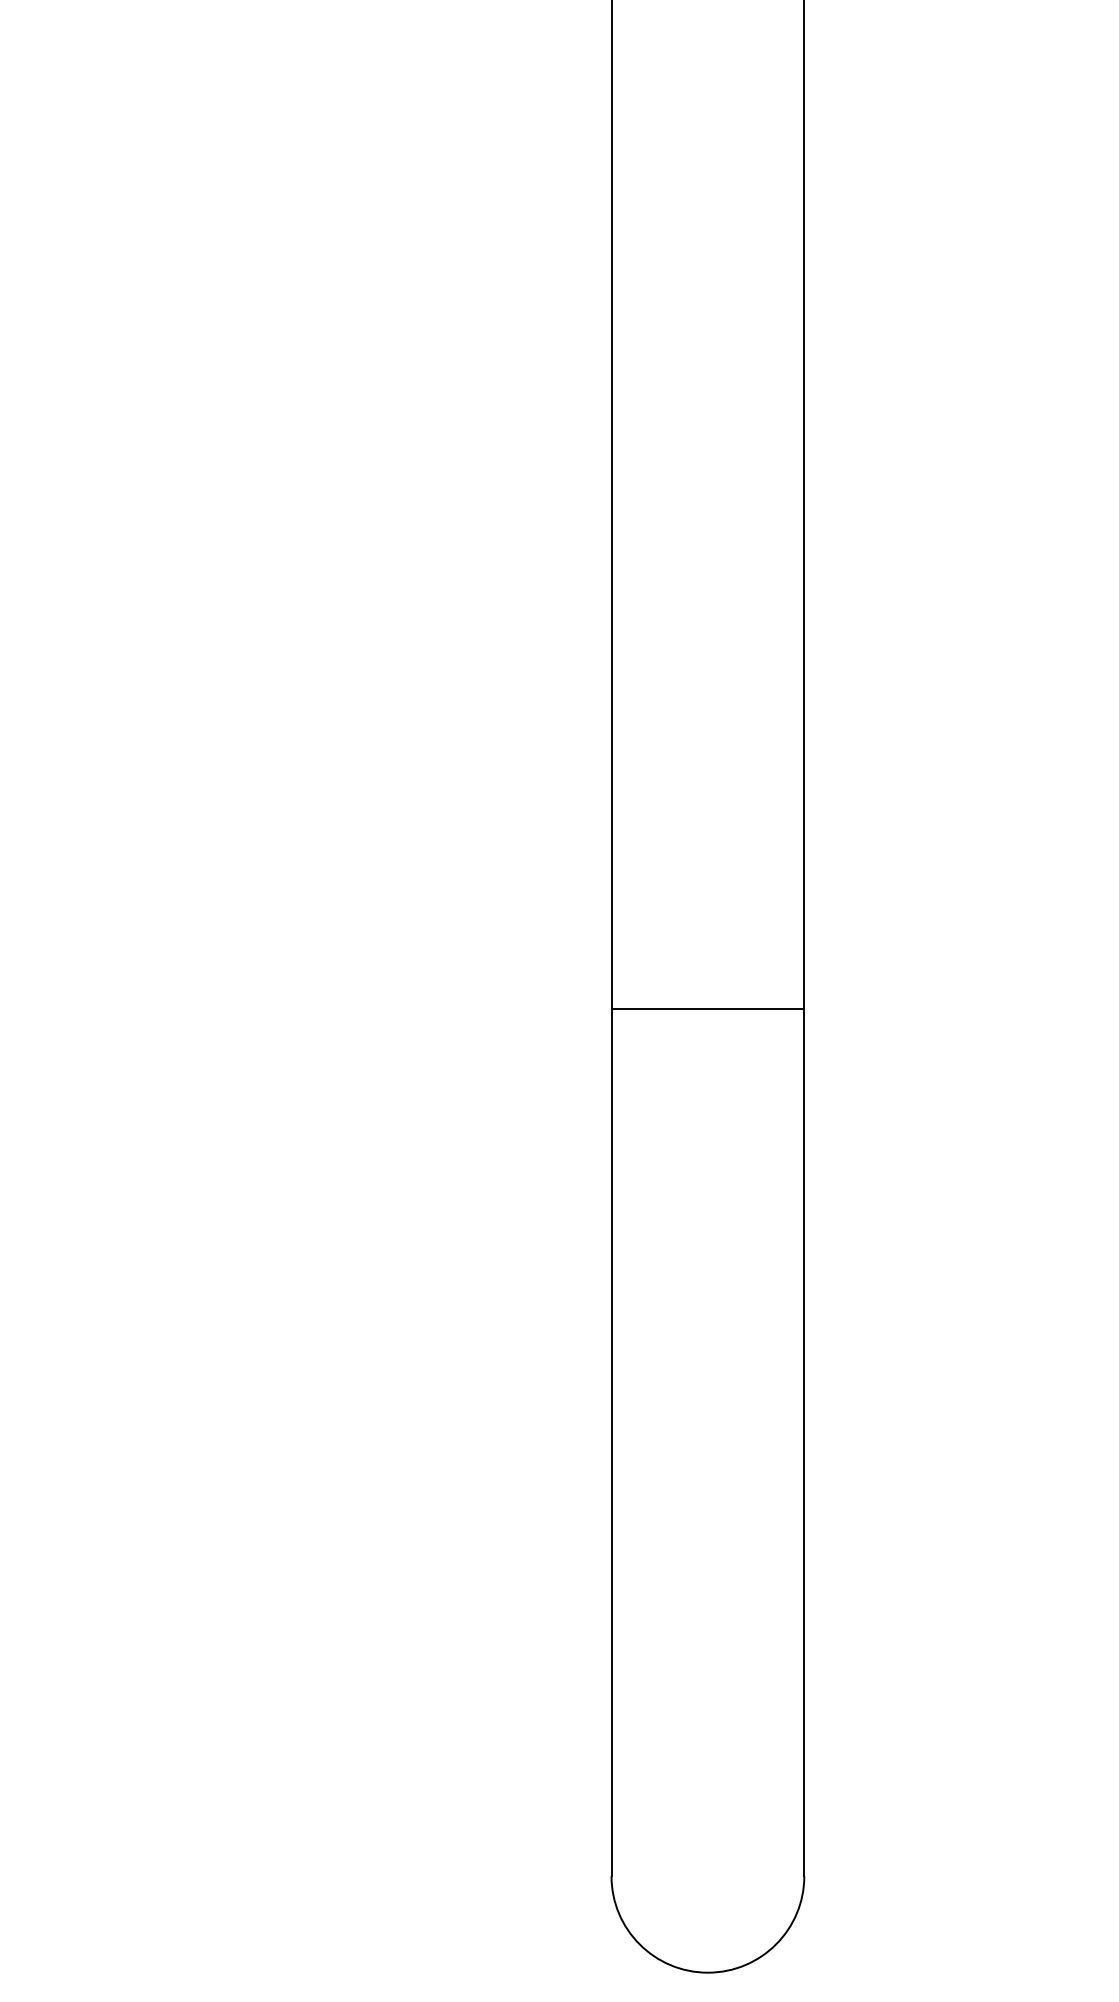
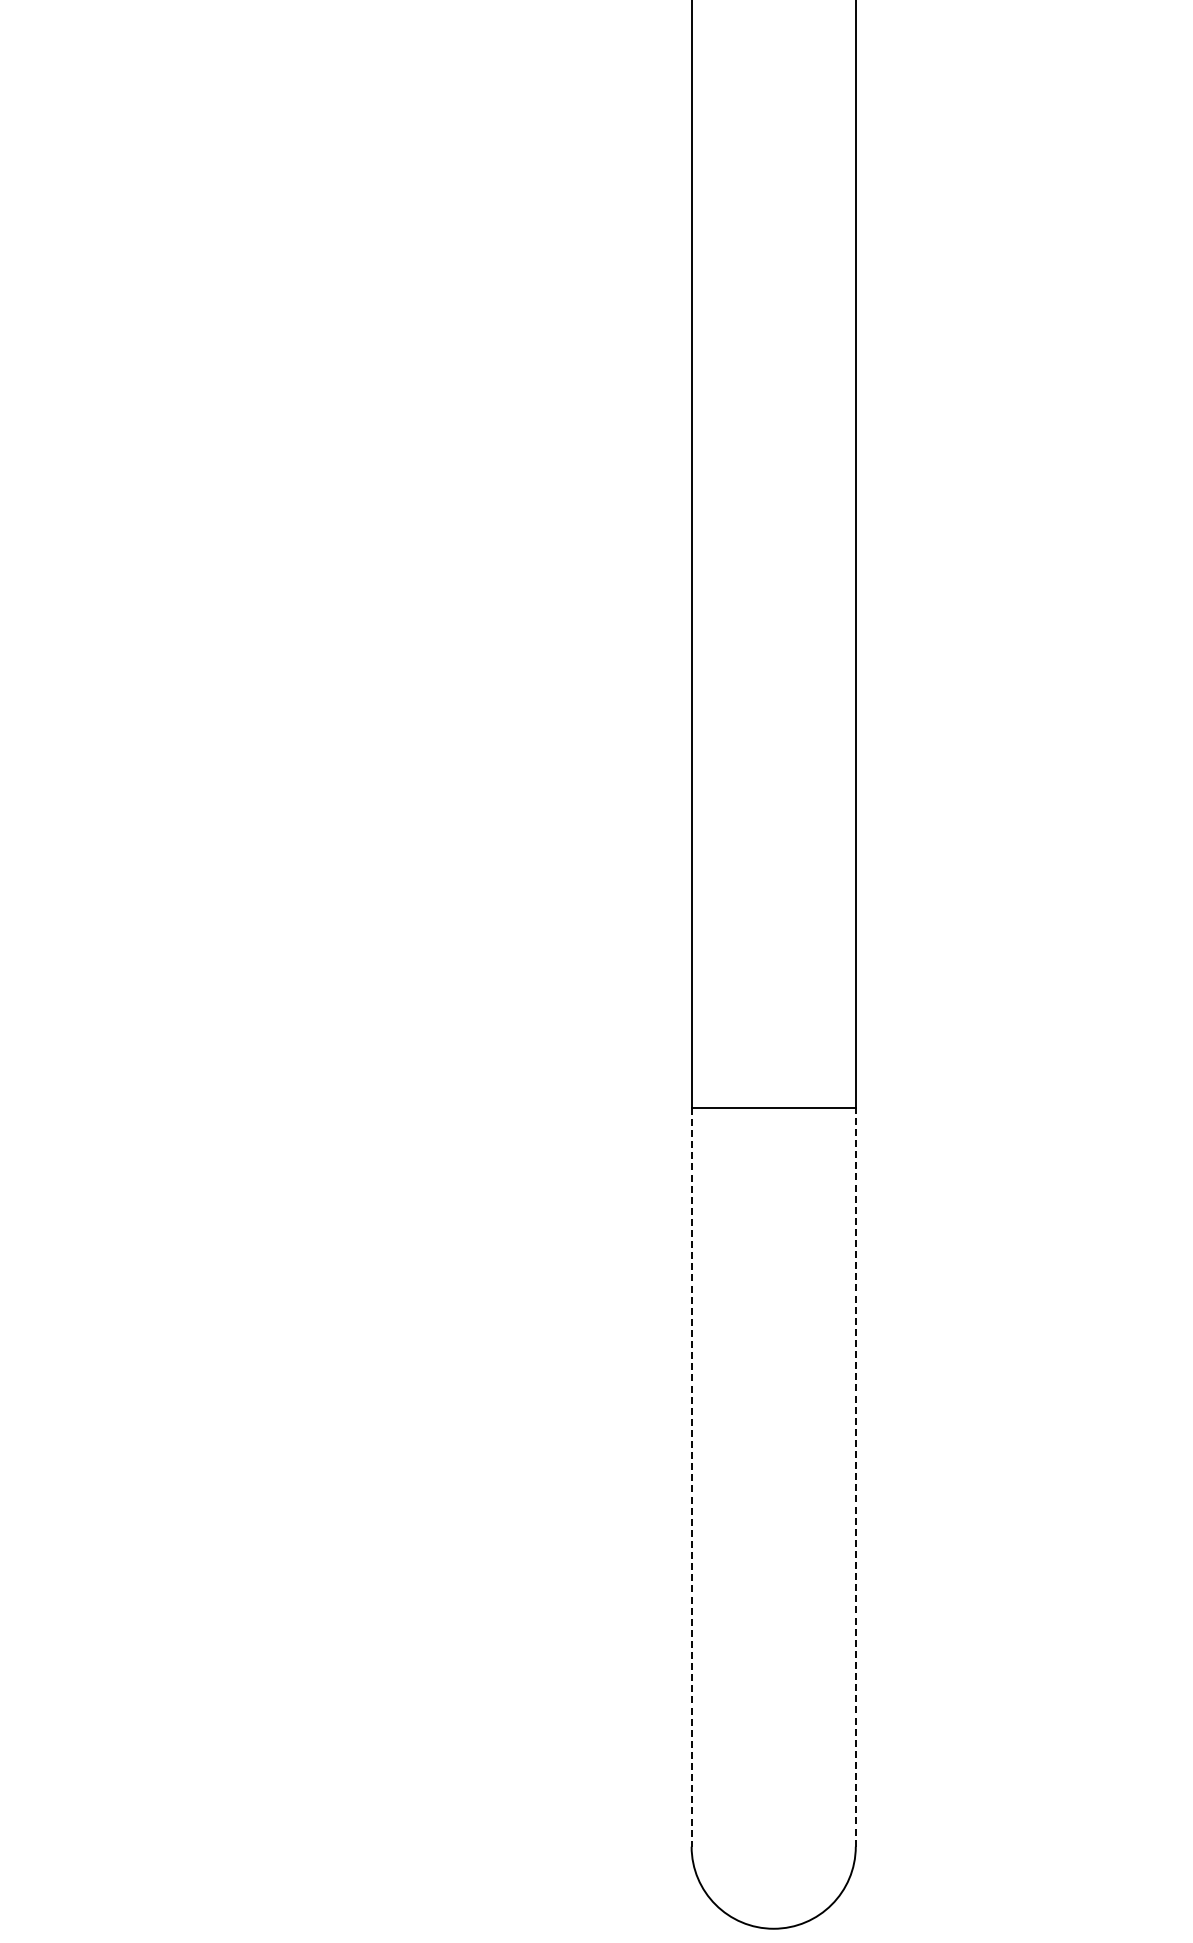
line: (803, 1441) -> (855, 1476), solid -> dashed
line: (611, 1442) -> (691, 1477), solid -> dashed

